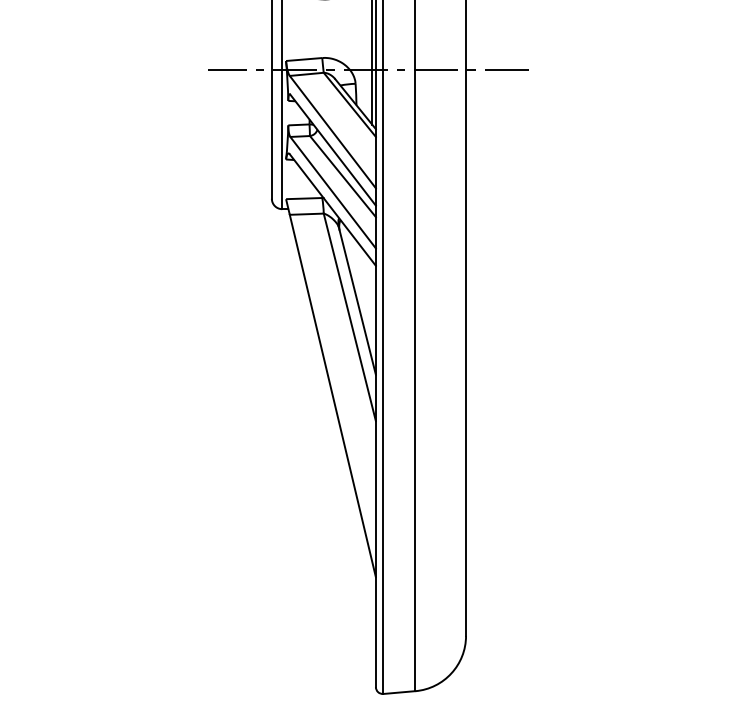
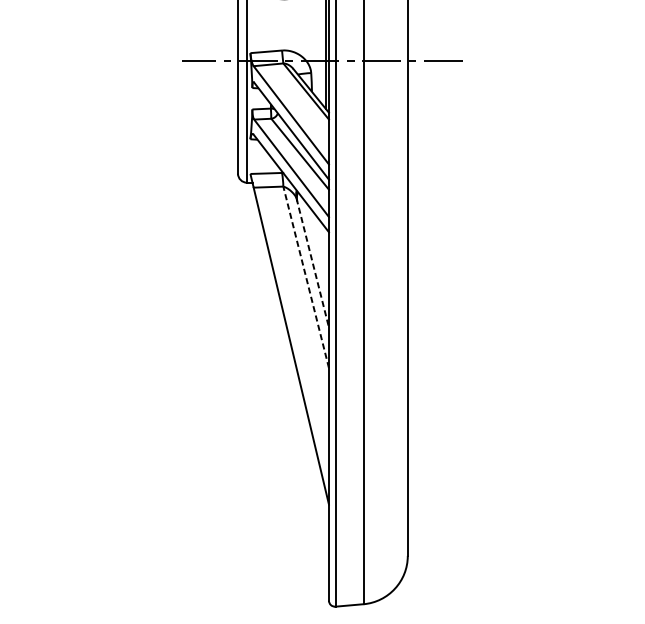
line: (357, 301) -> (312, 263), solid -> dashed
line: (349, 316) -> (305, 276), solid -> dashed

